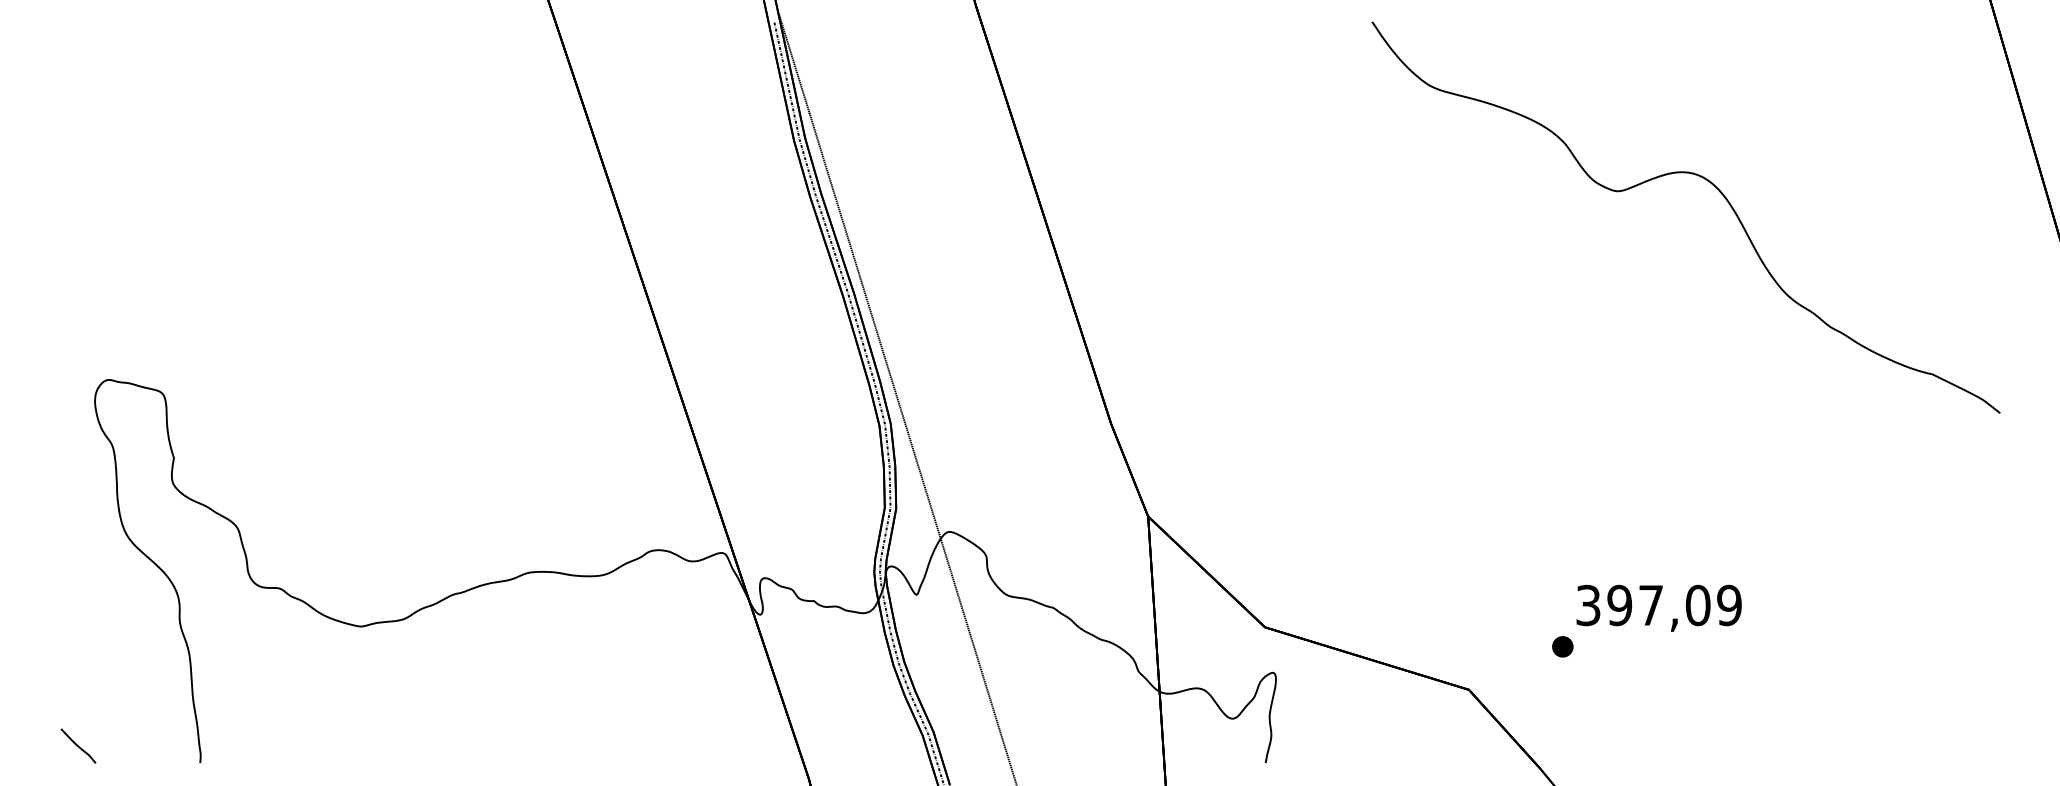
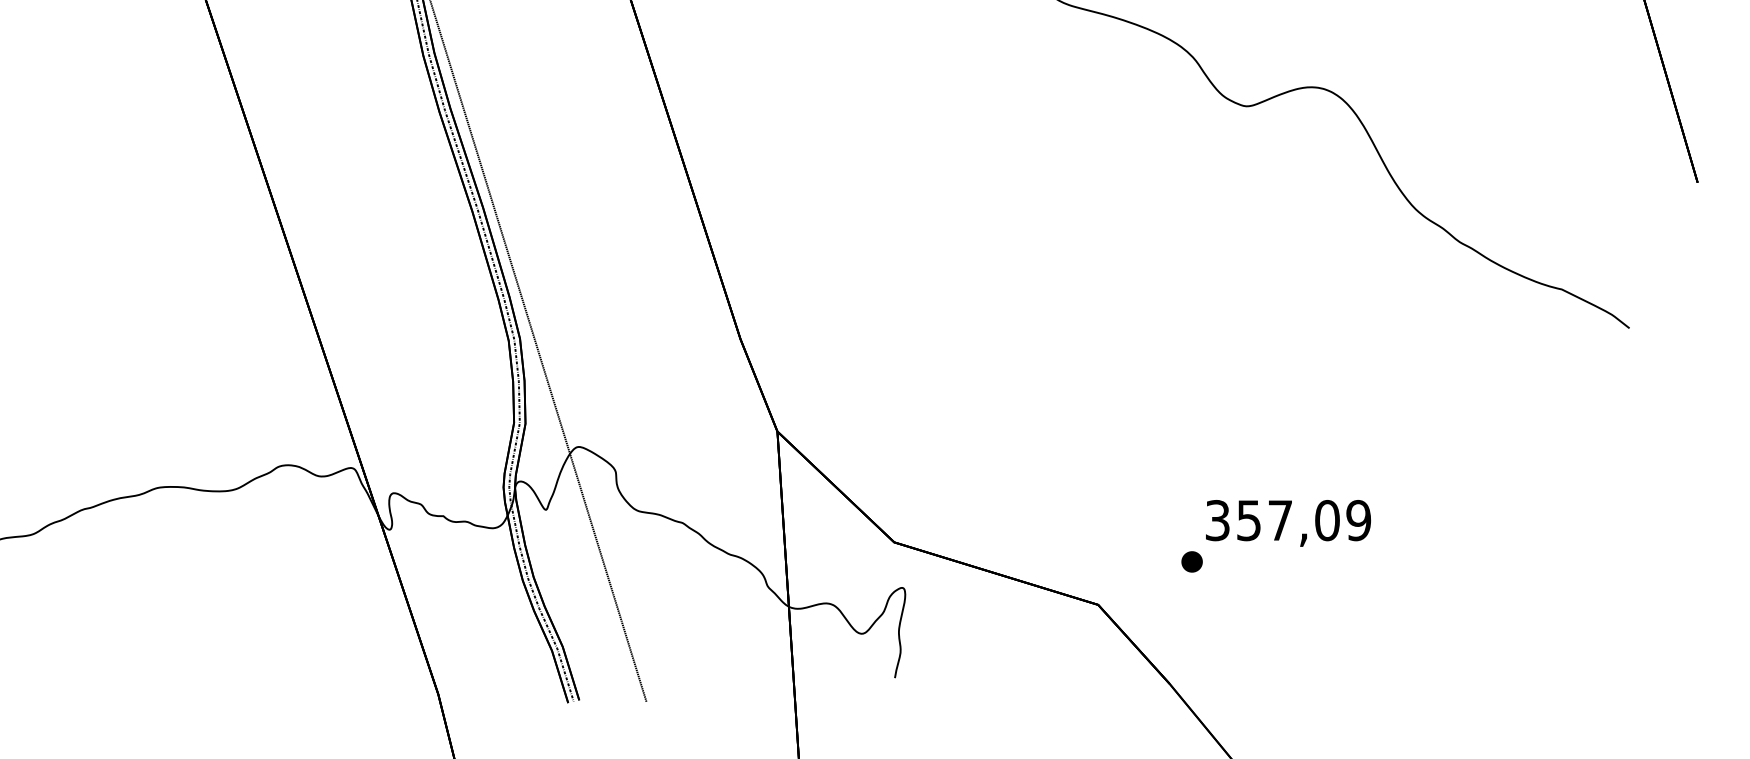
text: (1619, 604) -> (1248, 519), 397,09 -> 357,09

